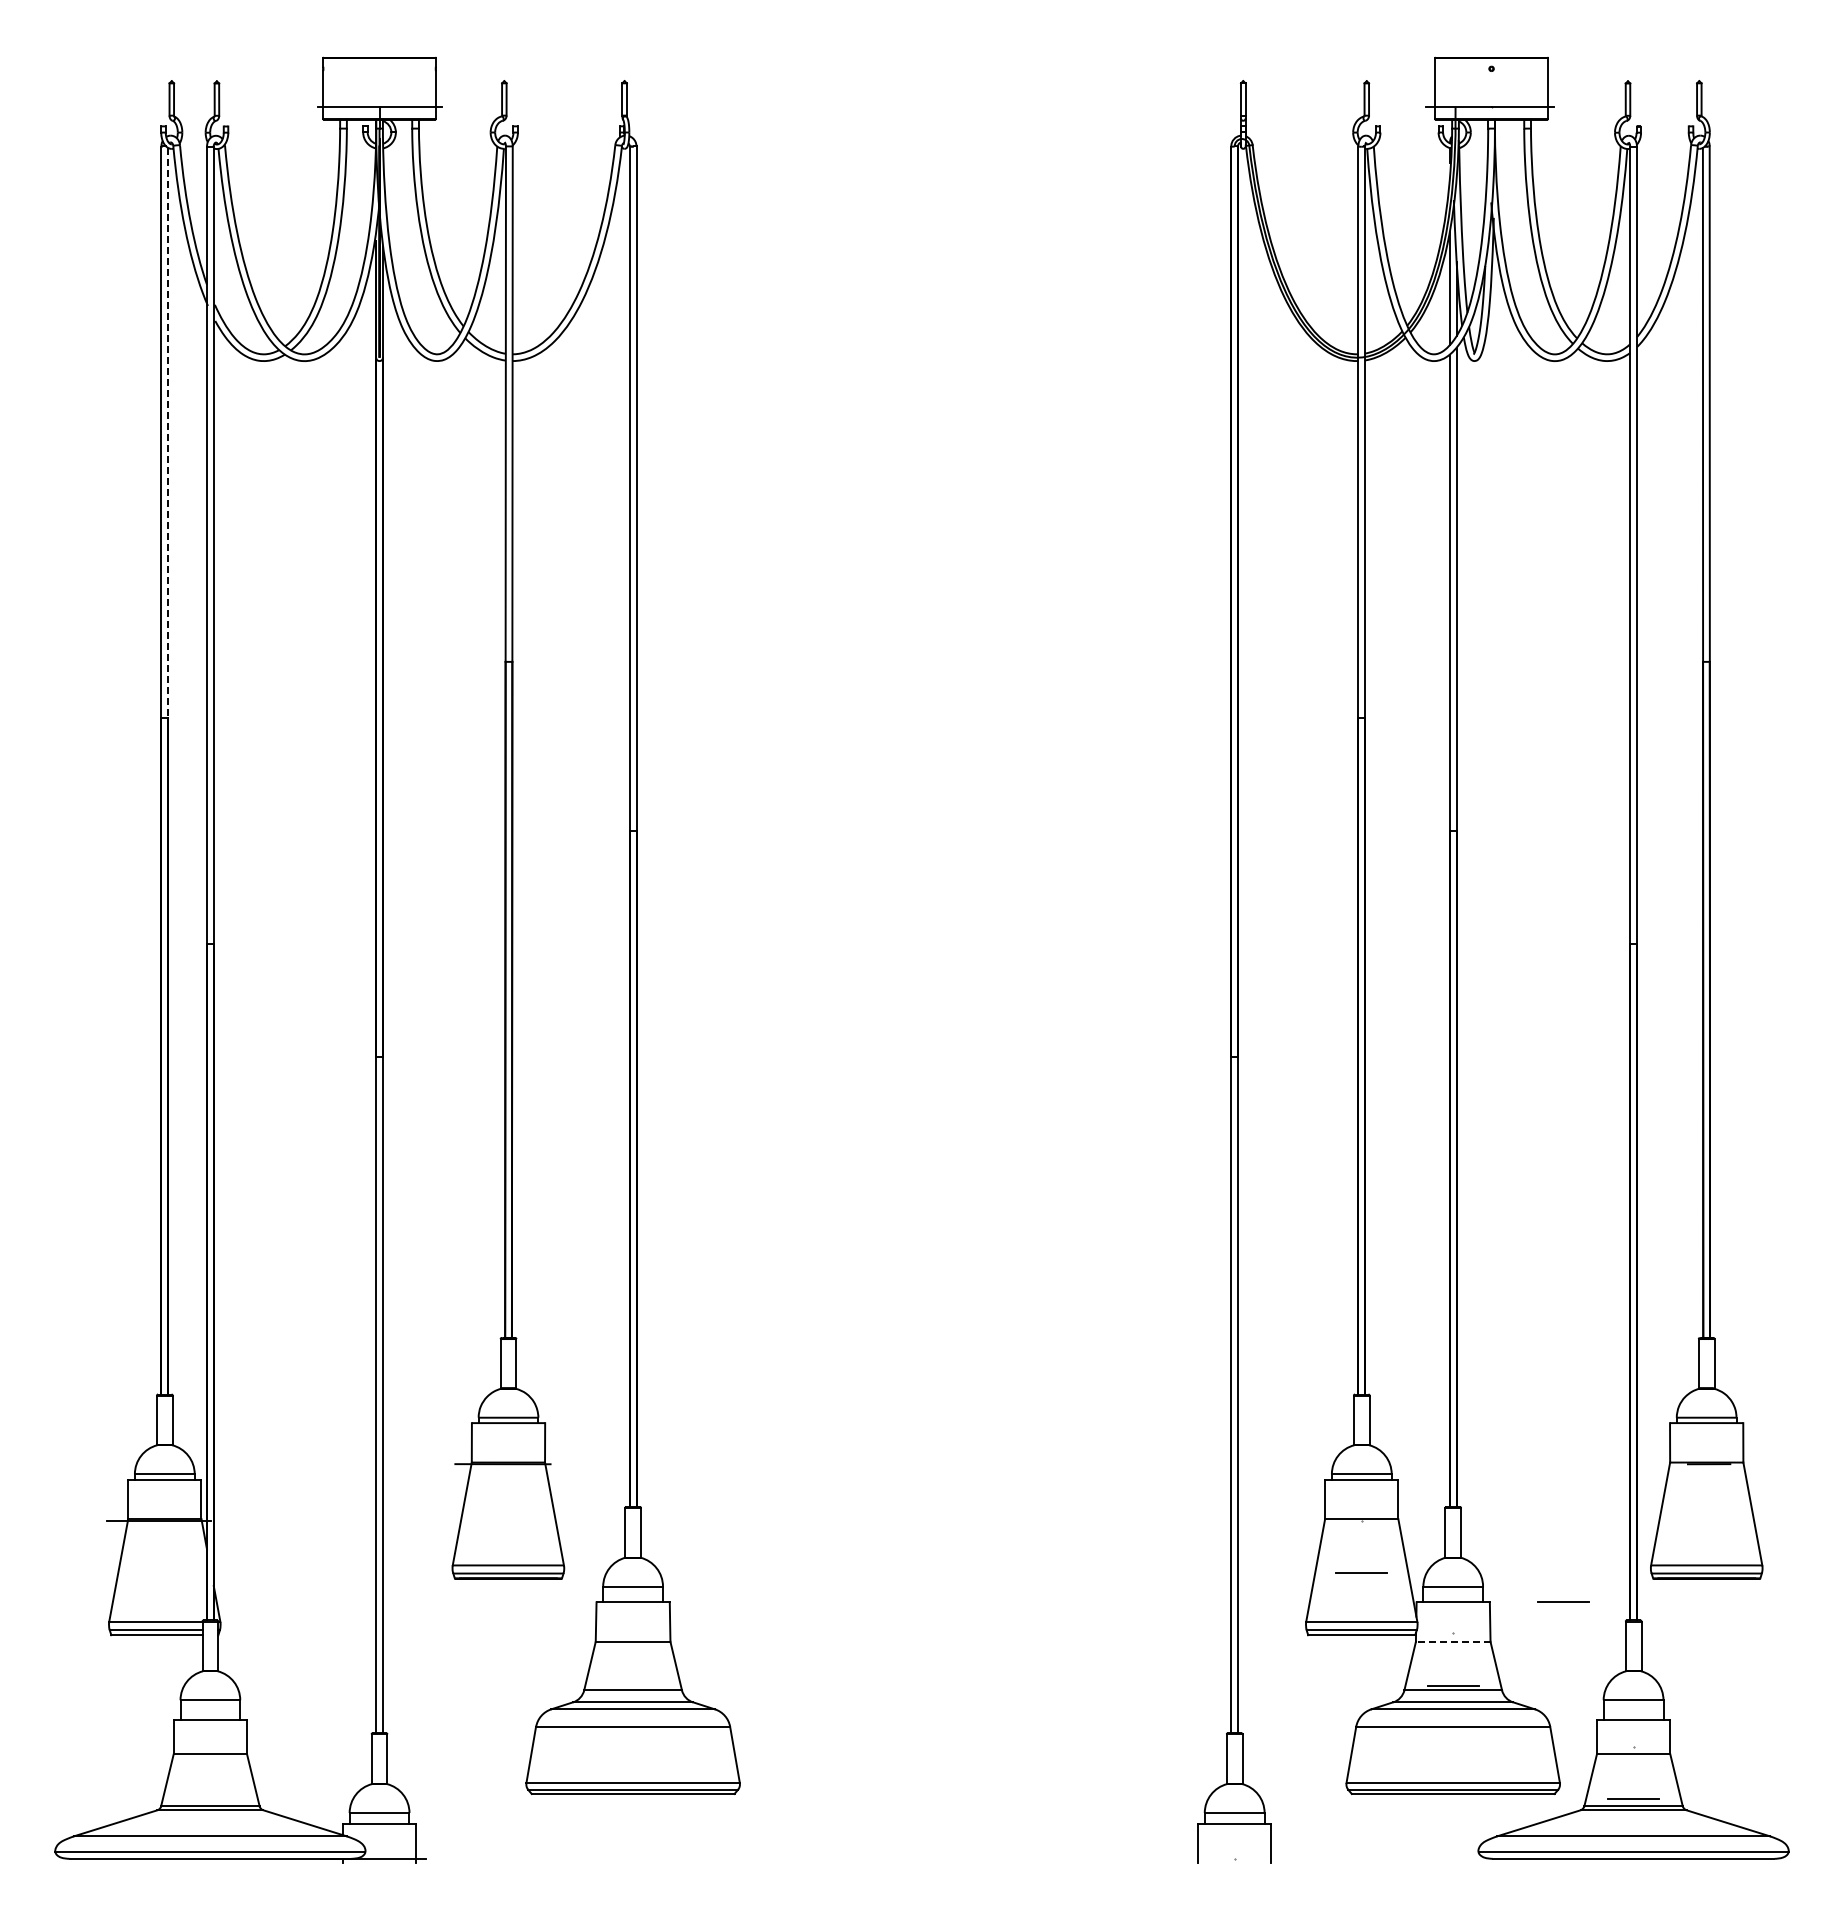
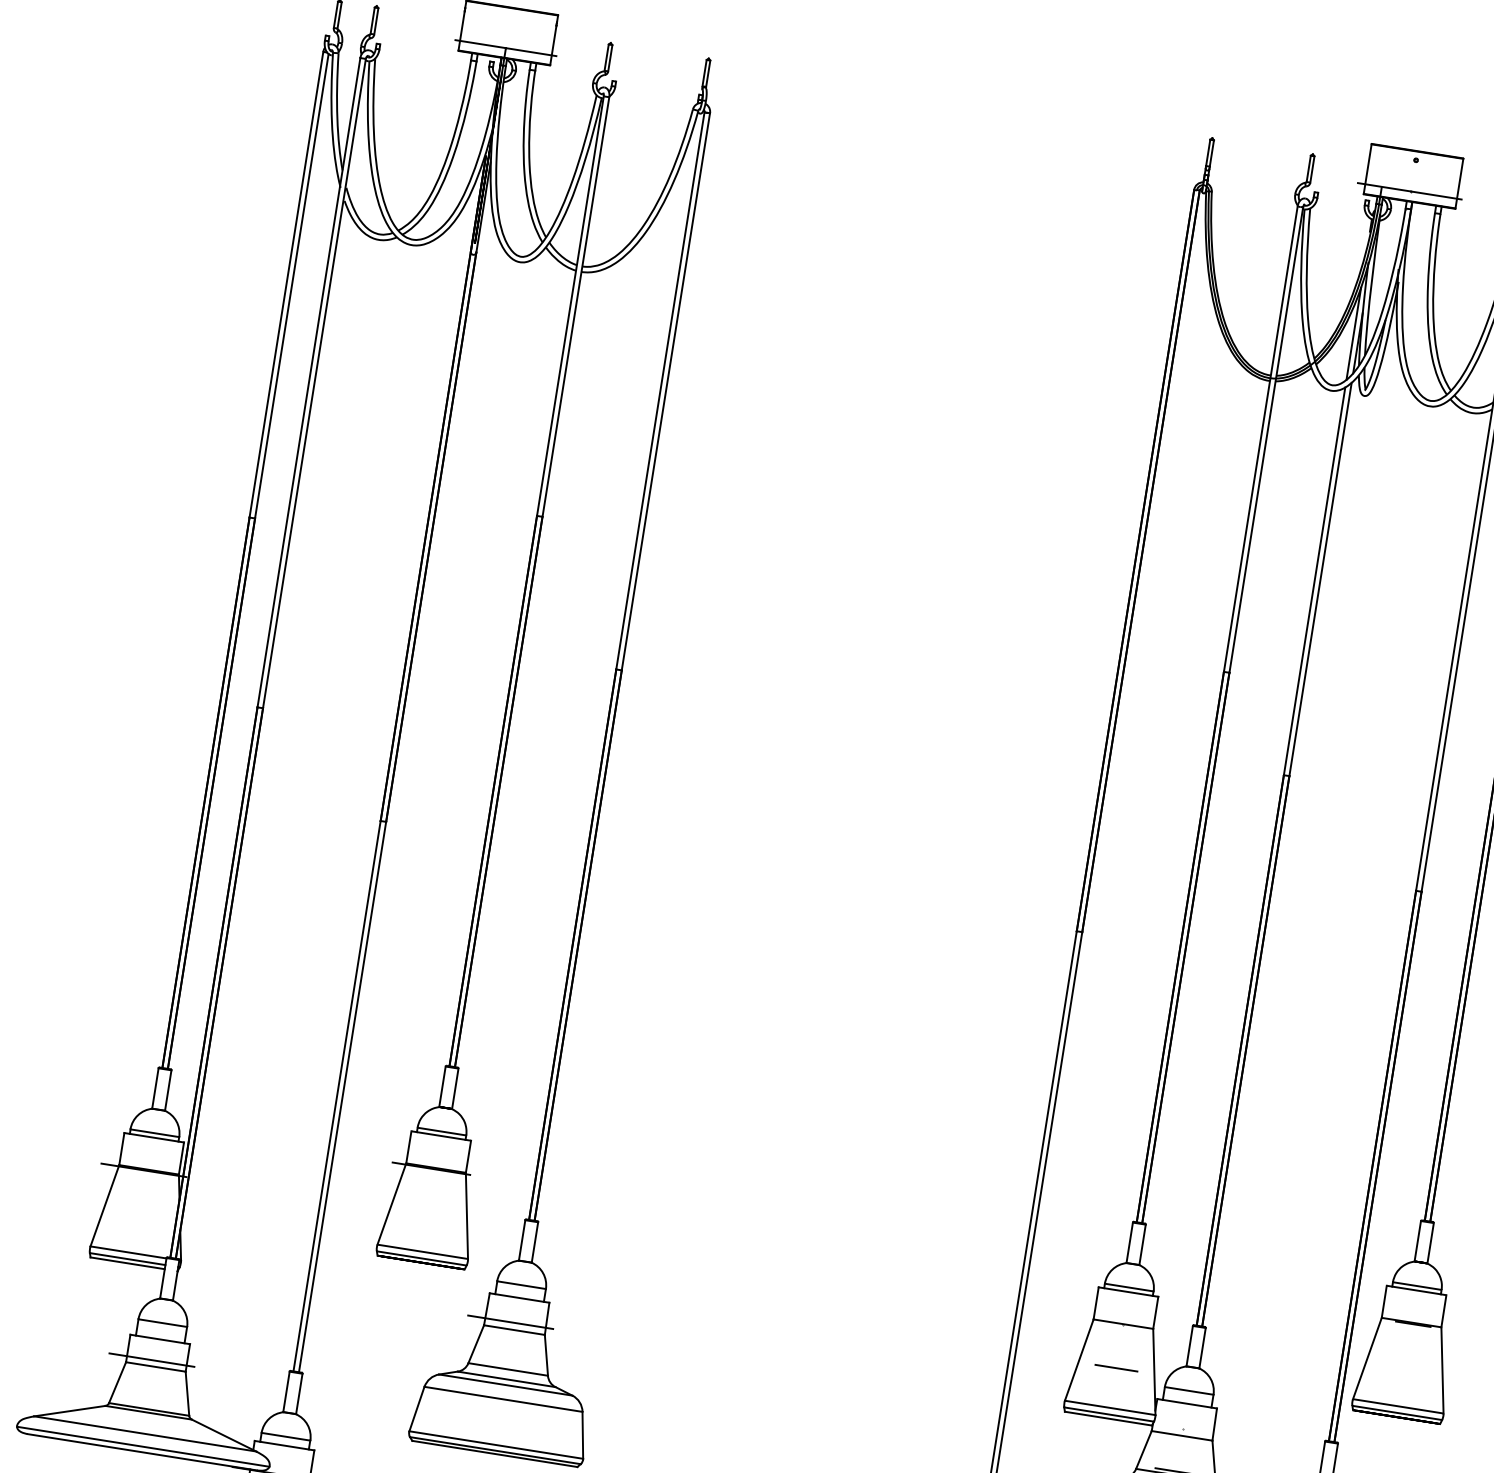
line: (168, 433) -> (292, 286), dashed -> solid
line: (1563, 1601) -> (1277, 1417), removed
line: (626, 1633) -> (510, 1322), added
line: (1452, 1641) -> (1181, 1435), dashed -> solid
line: (204, 1746) -> (152, 1360), added

